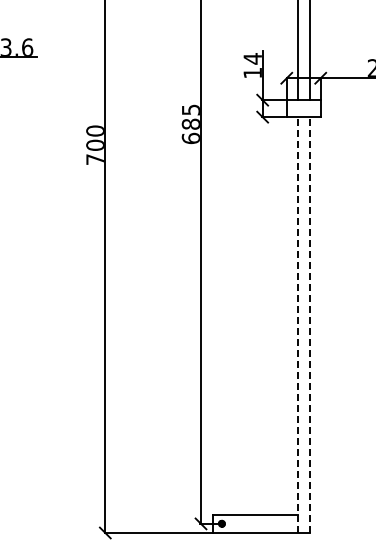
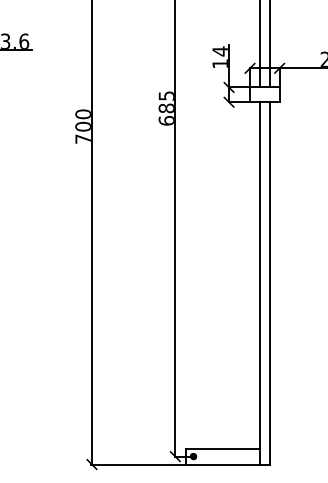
line: (297, 325) -> (259, 283), dashed -> solid
line: (309, 325) -> (269, 283), dashed -> solid

